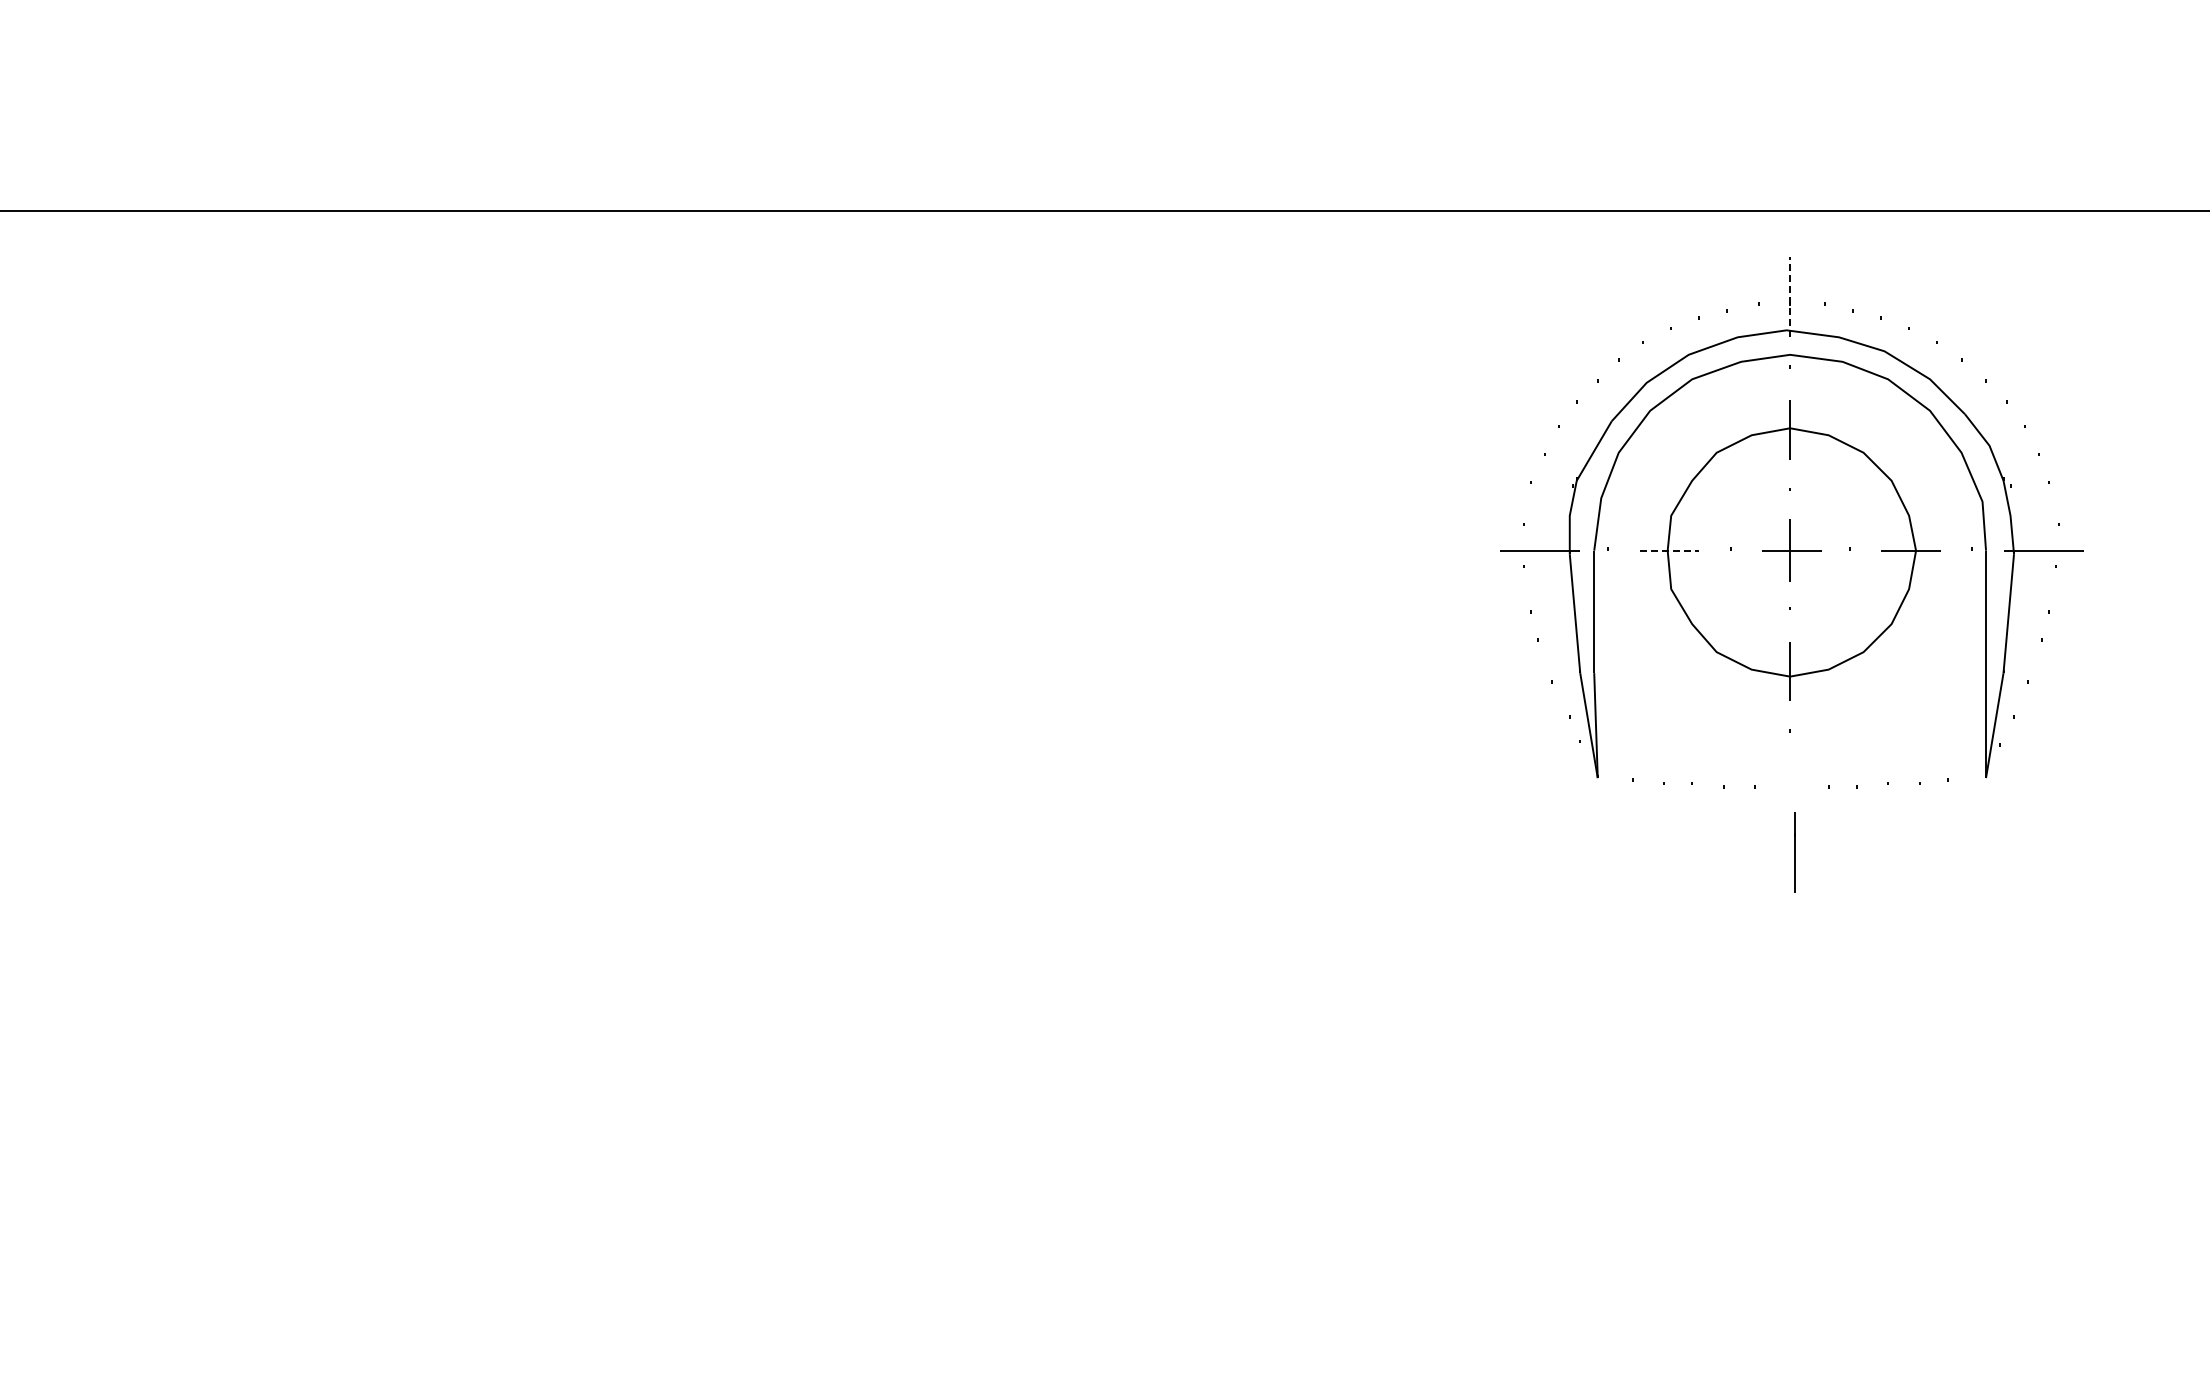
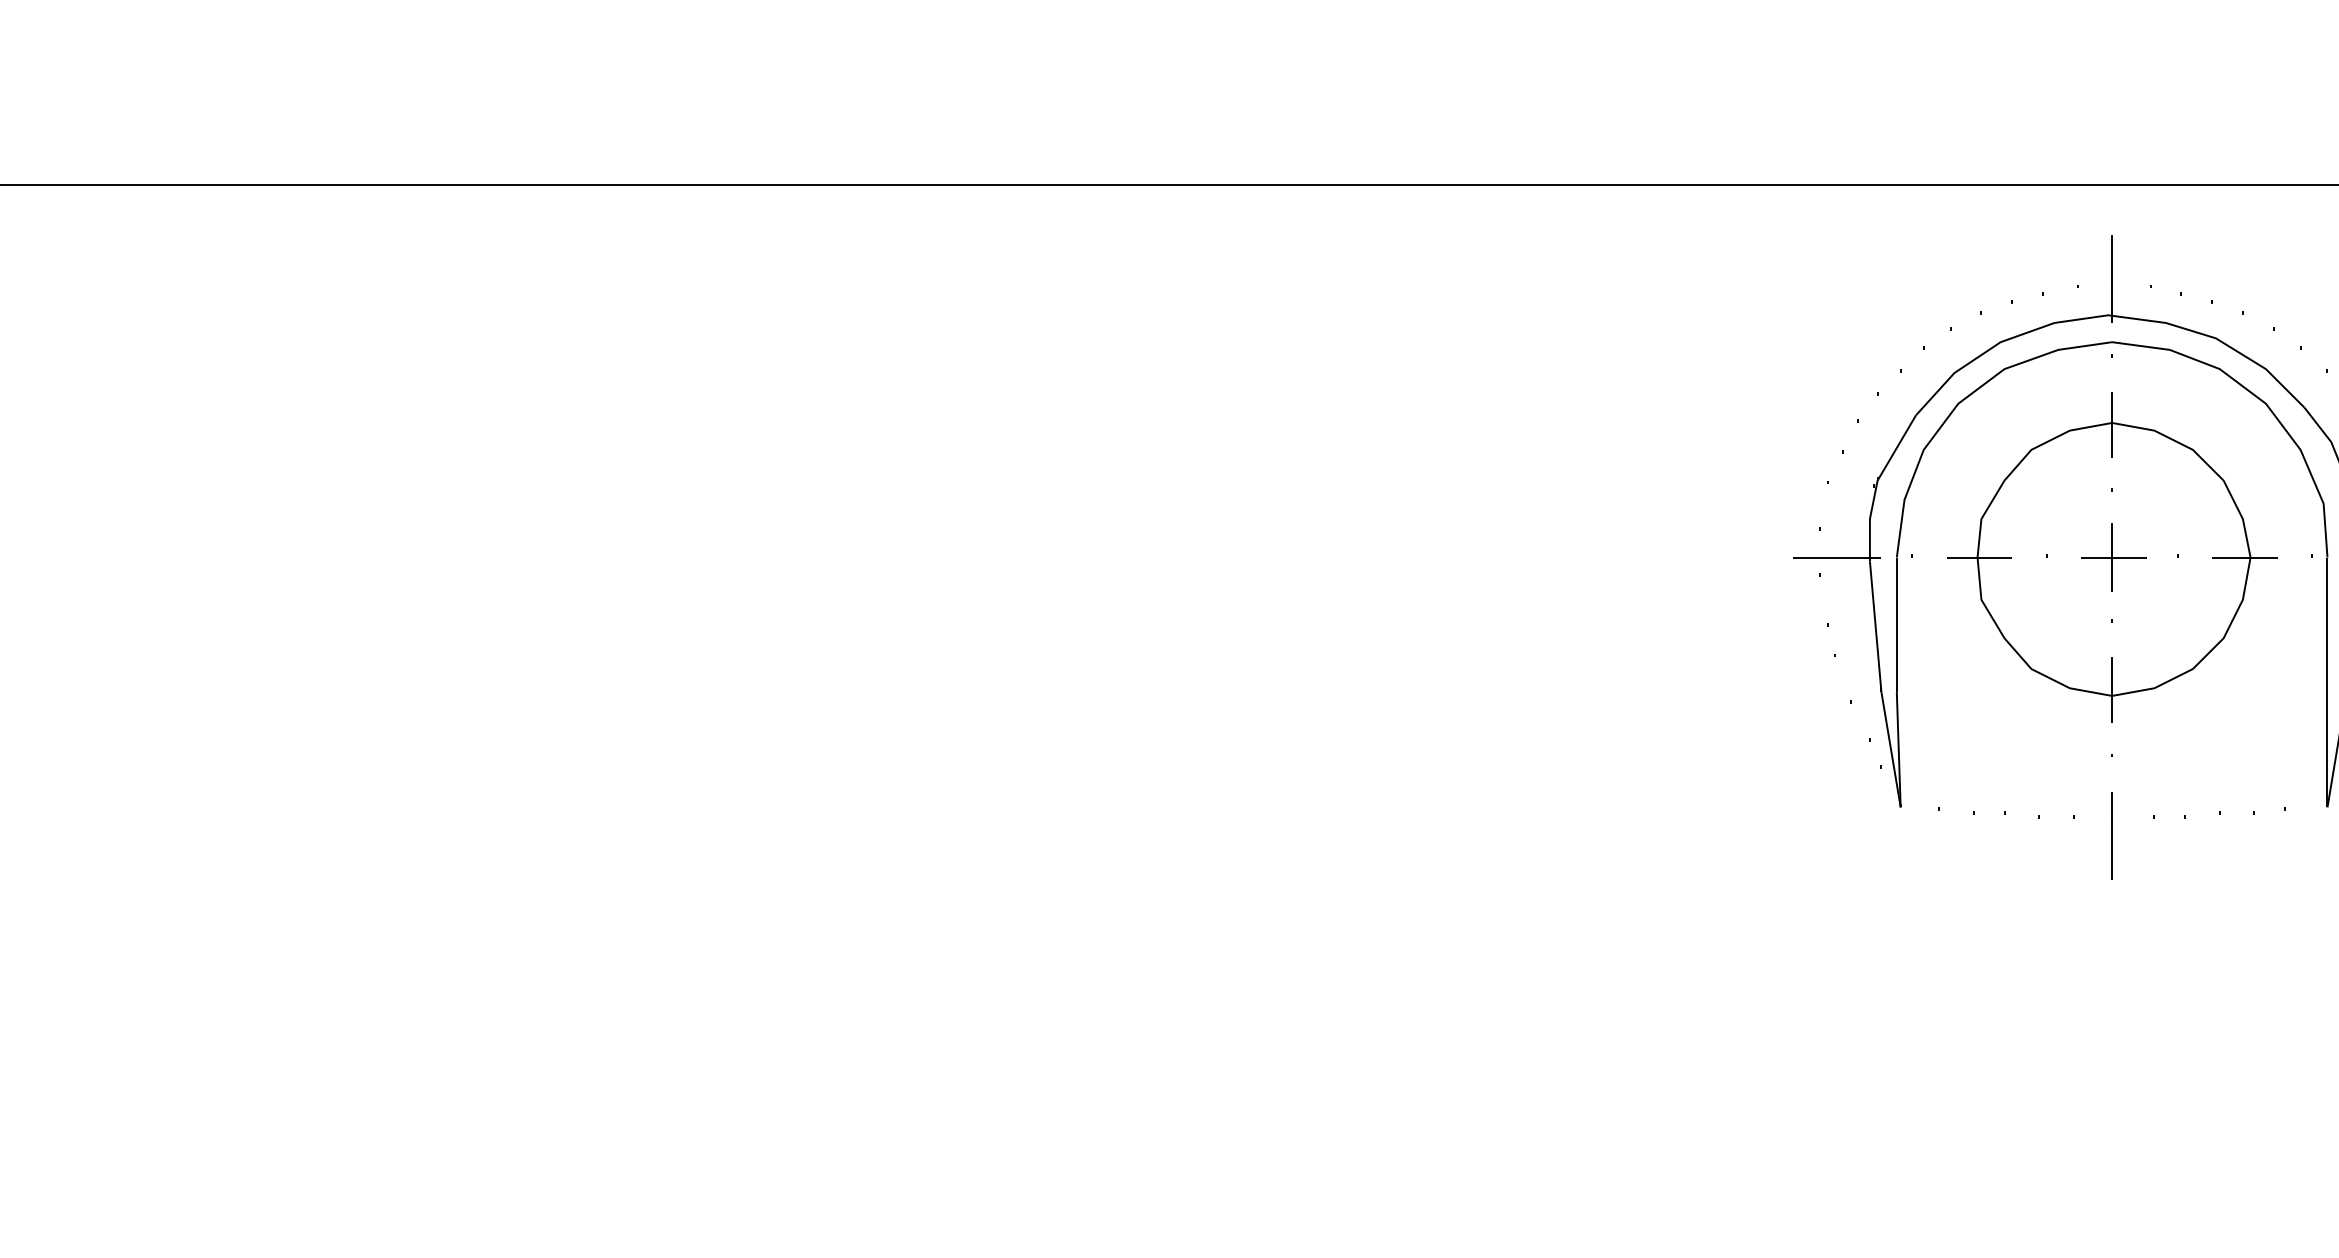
line: (1790, 296) -> (2112, 278), dashed -> solid
line: (1669, 550) -> (1979, 557), dashed -> solid
line: (1794, 852) -> (2111, 836), moved

